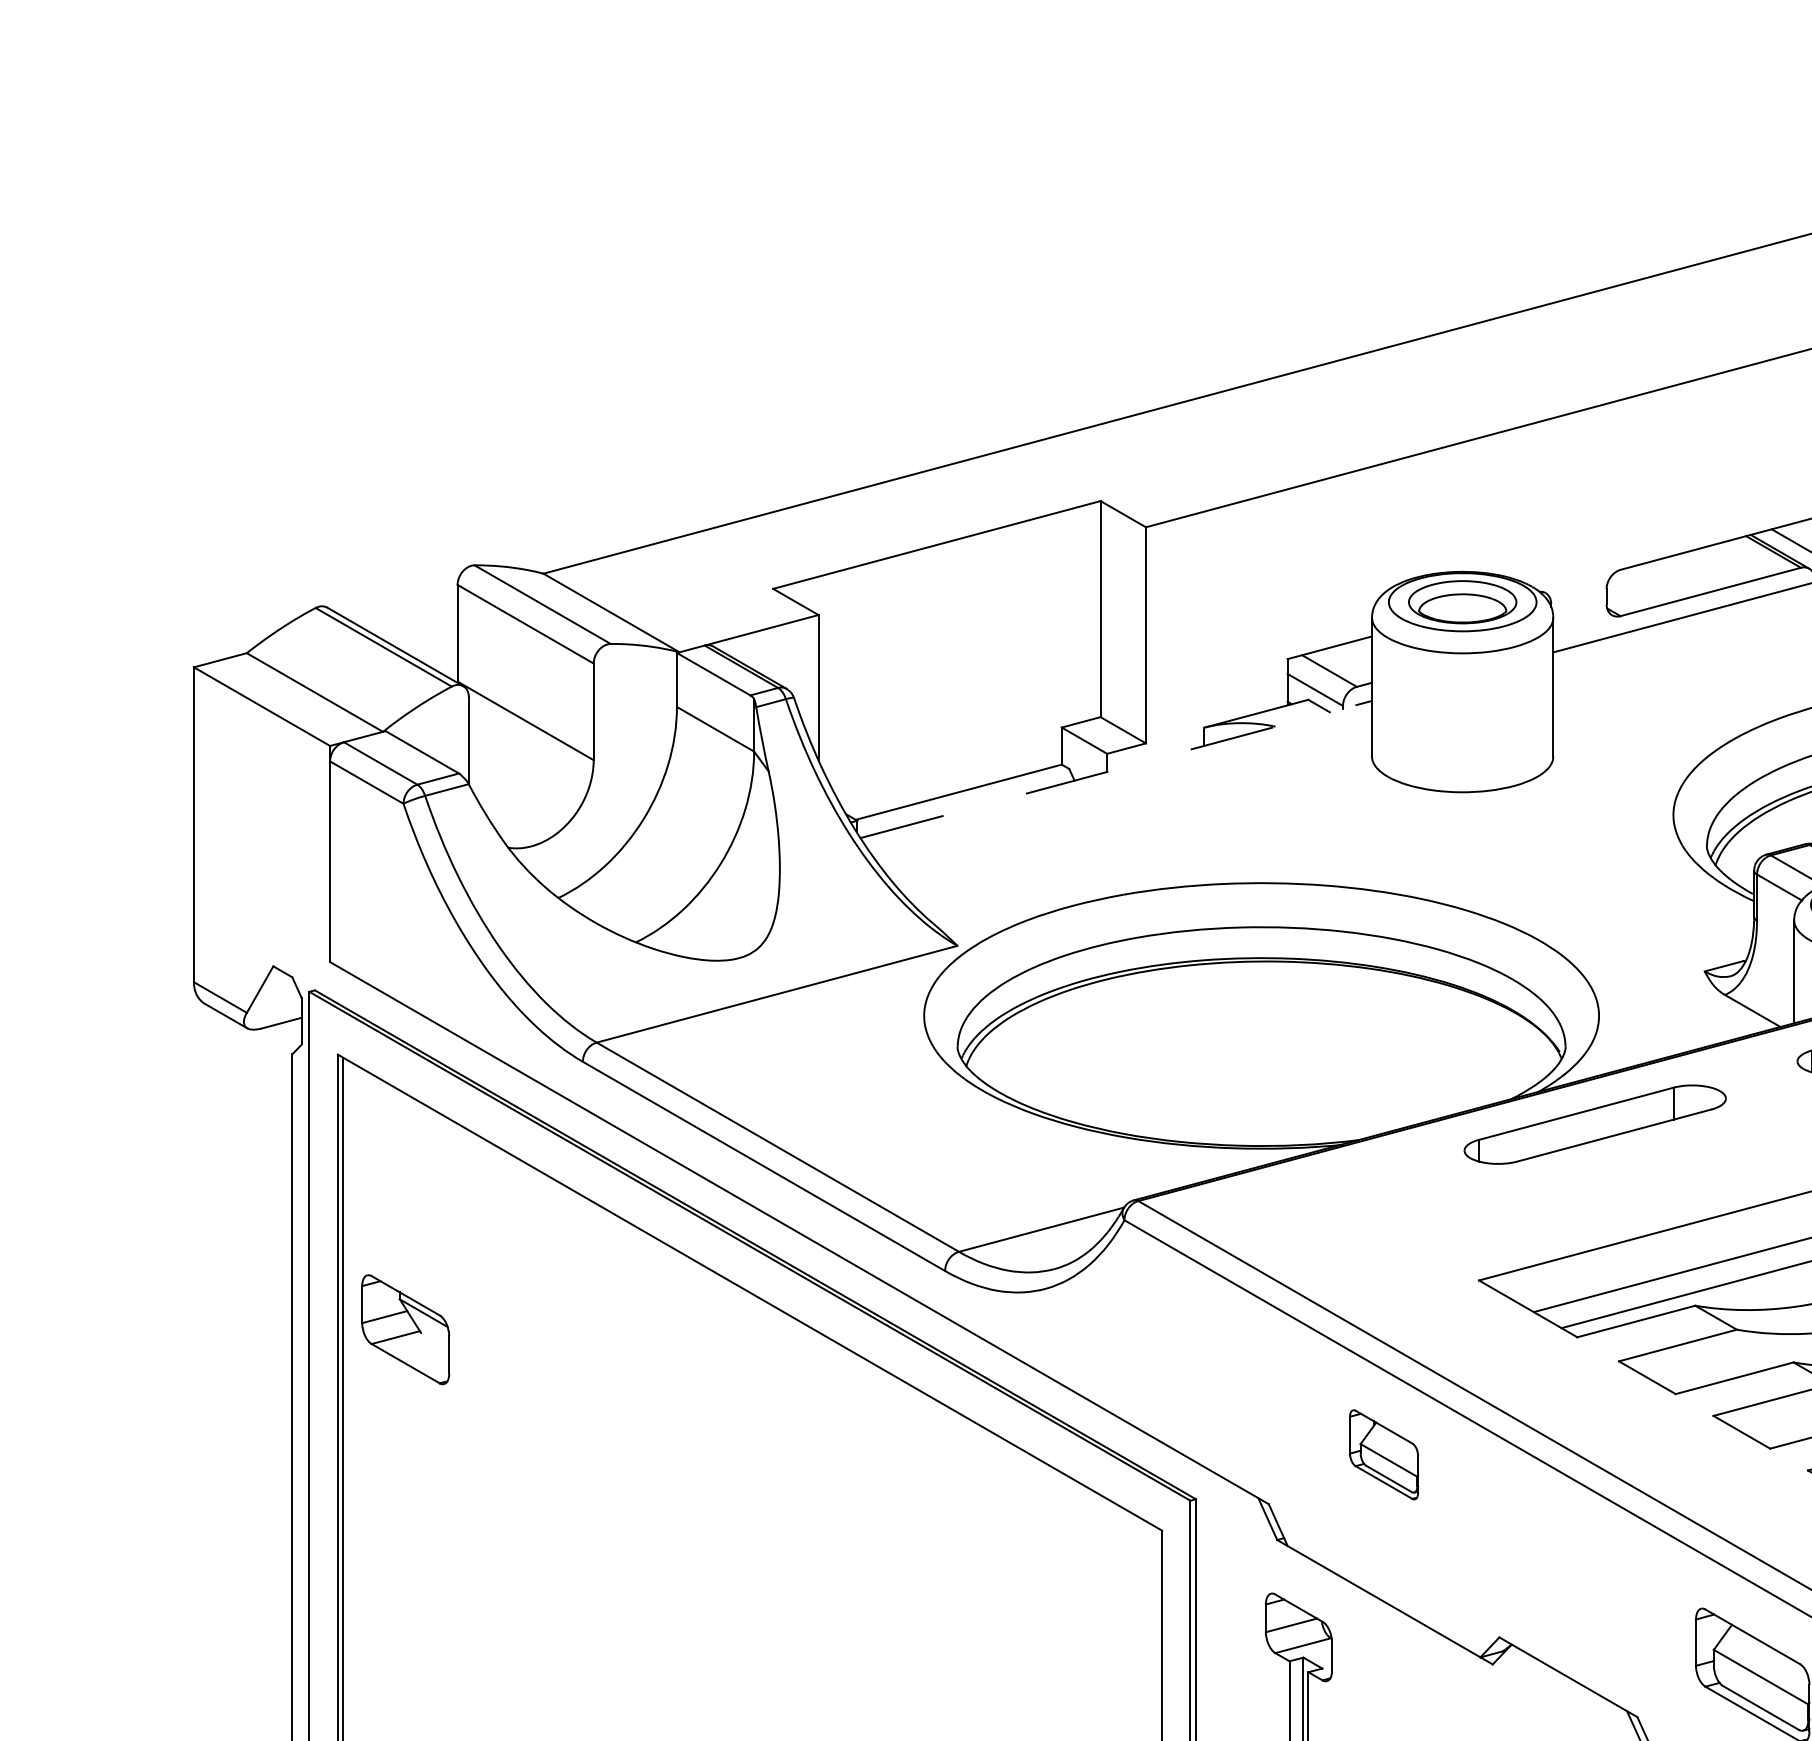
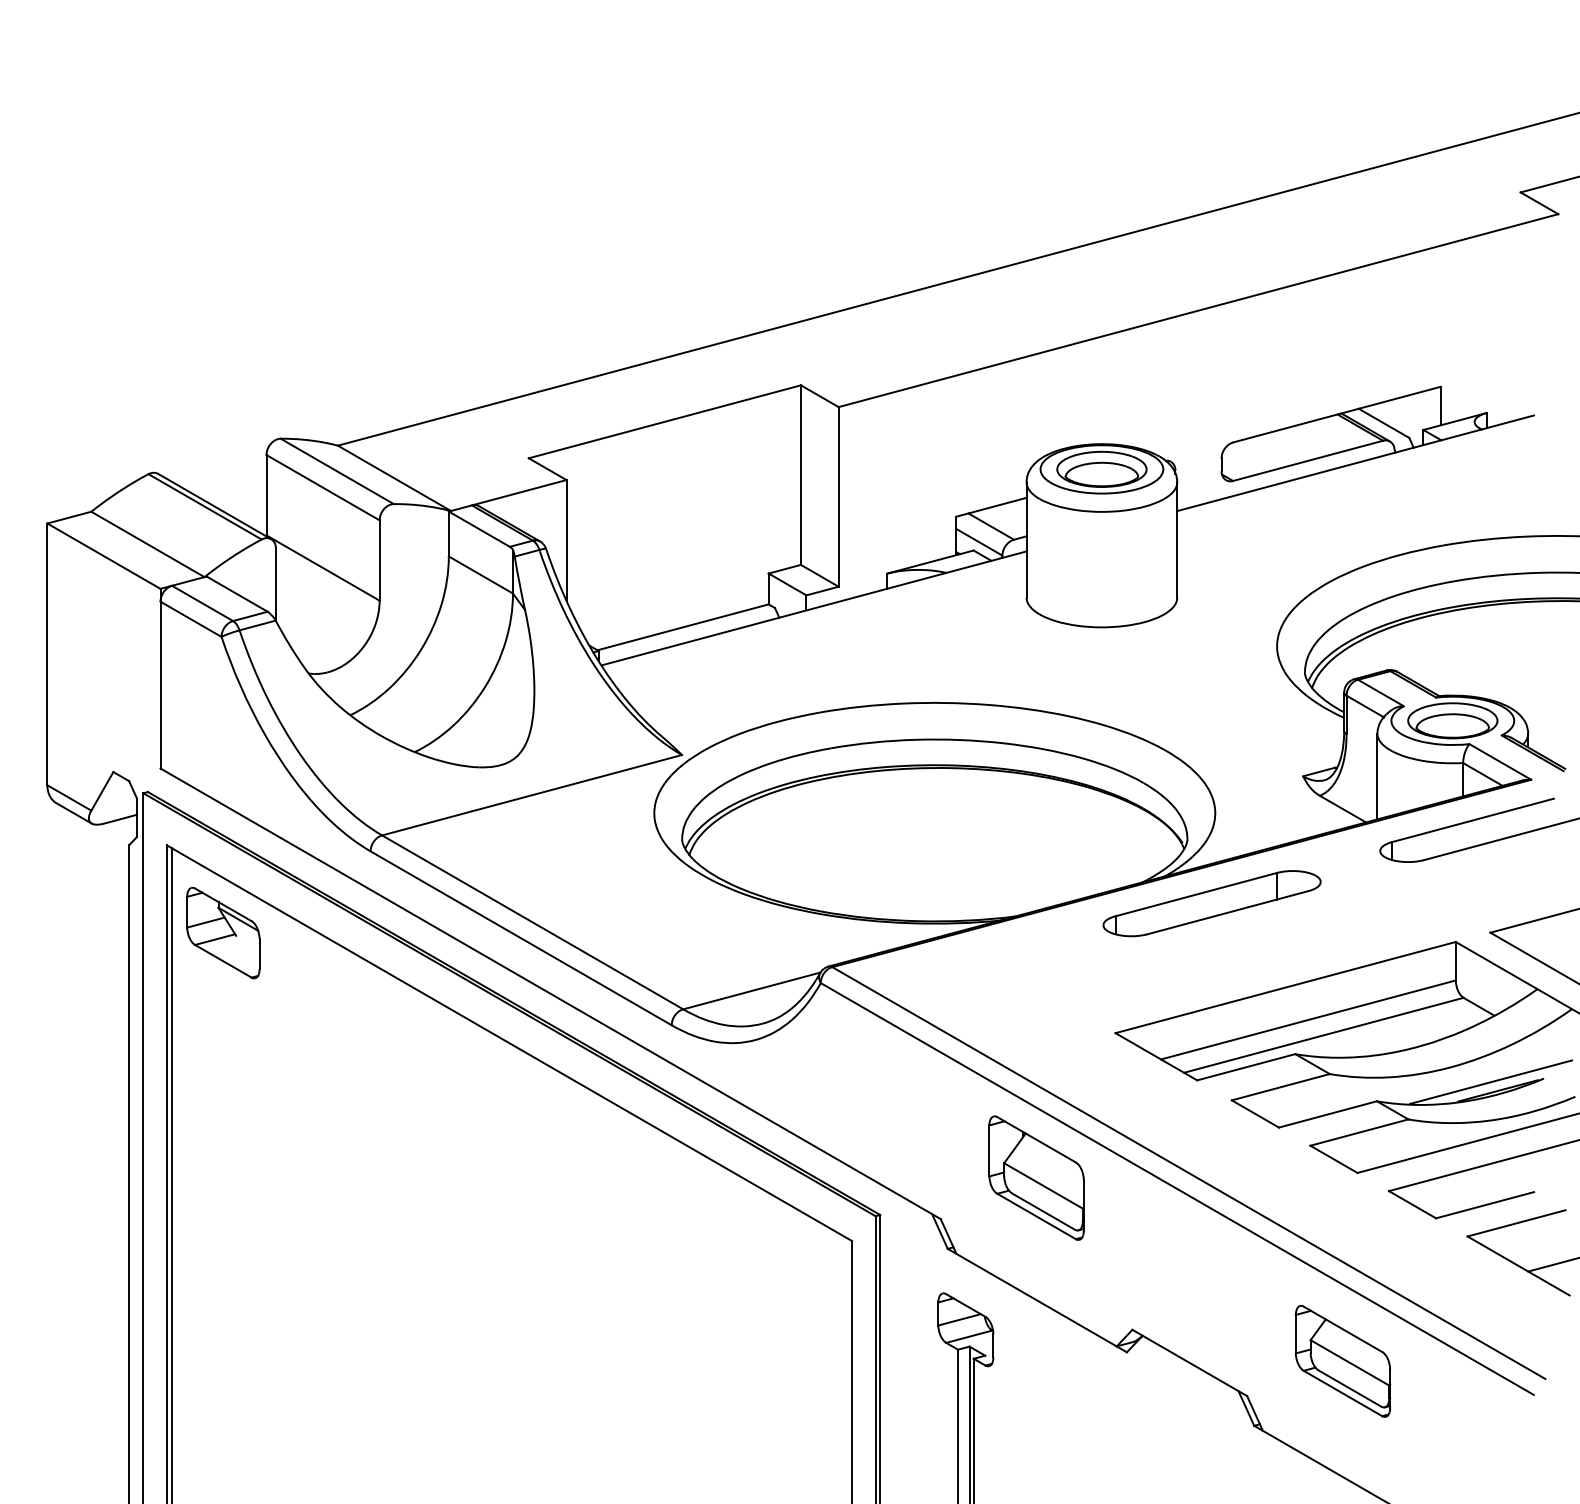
line: (1116, 769) -> (814, 608), dashed -> solid
part: (405, 1329) -> (223, 932), moved
part: (1383, 1454) -> (1036, 1177), size x1.67

